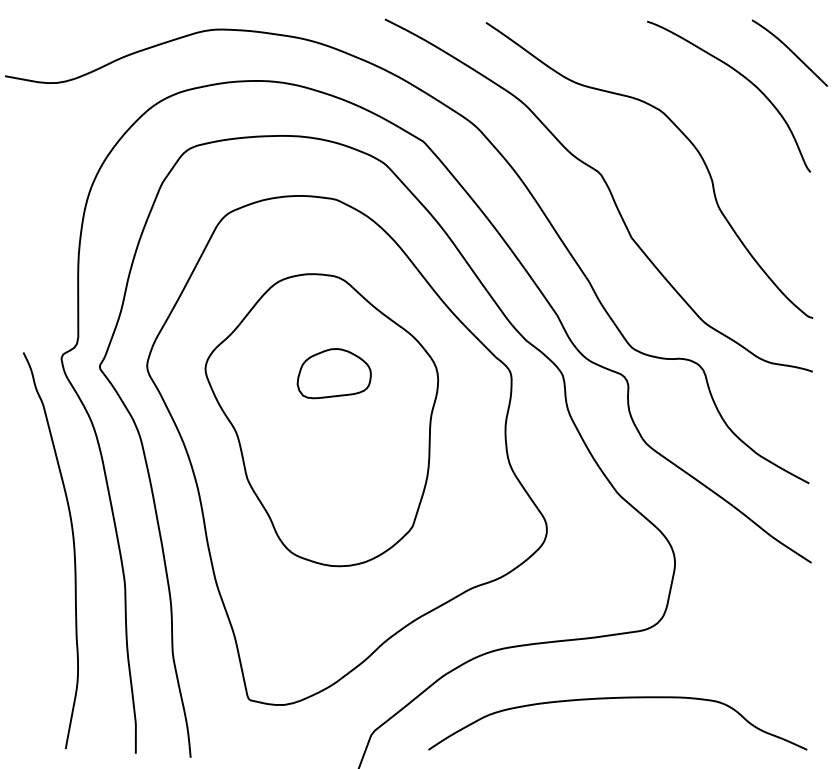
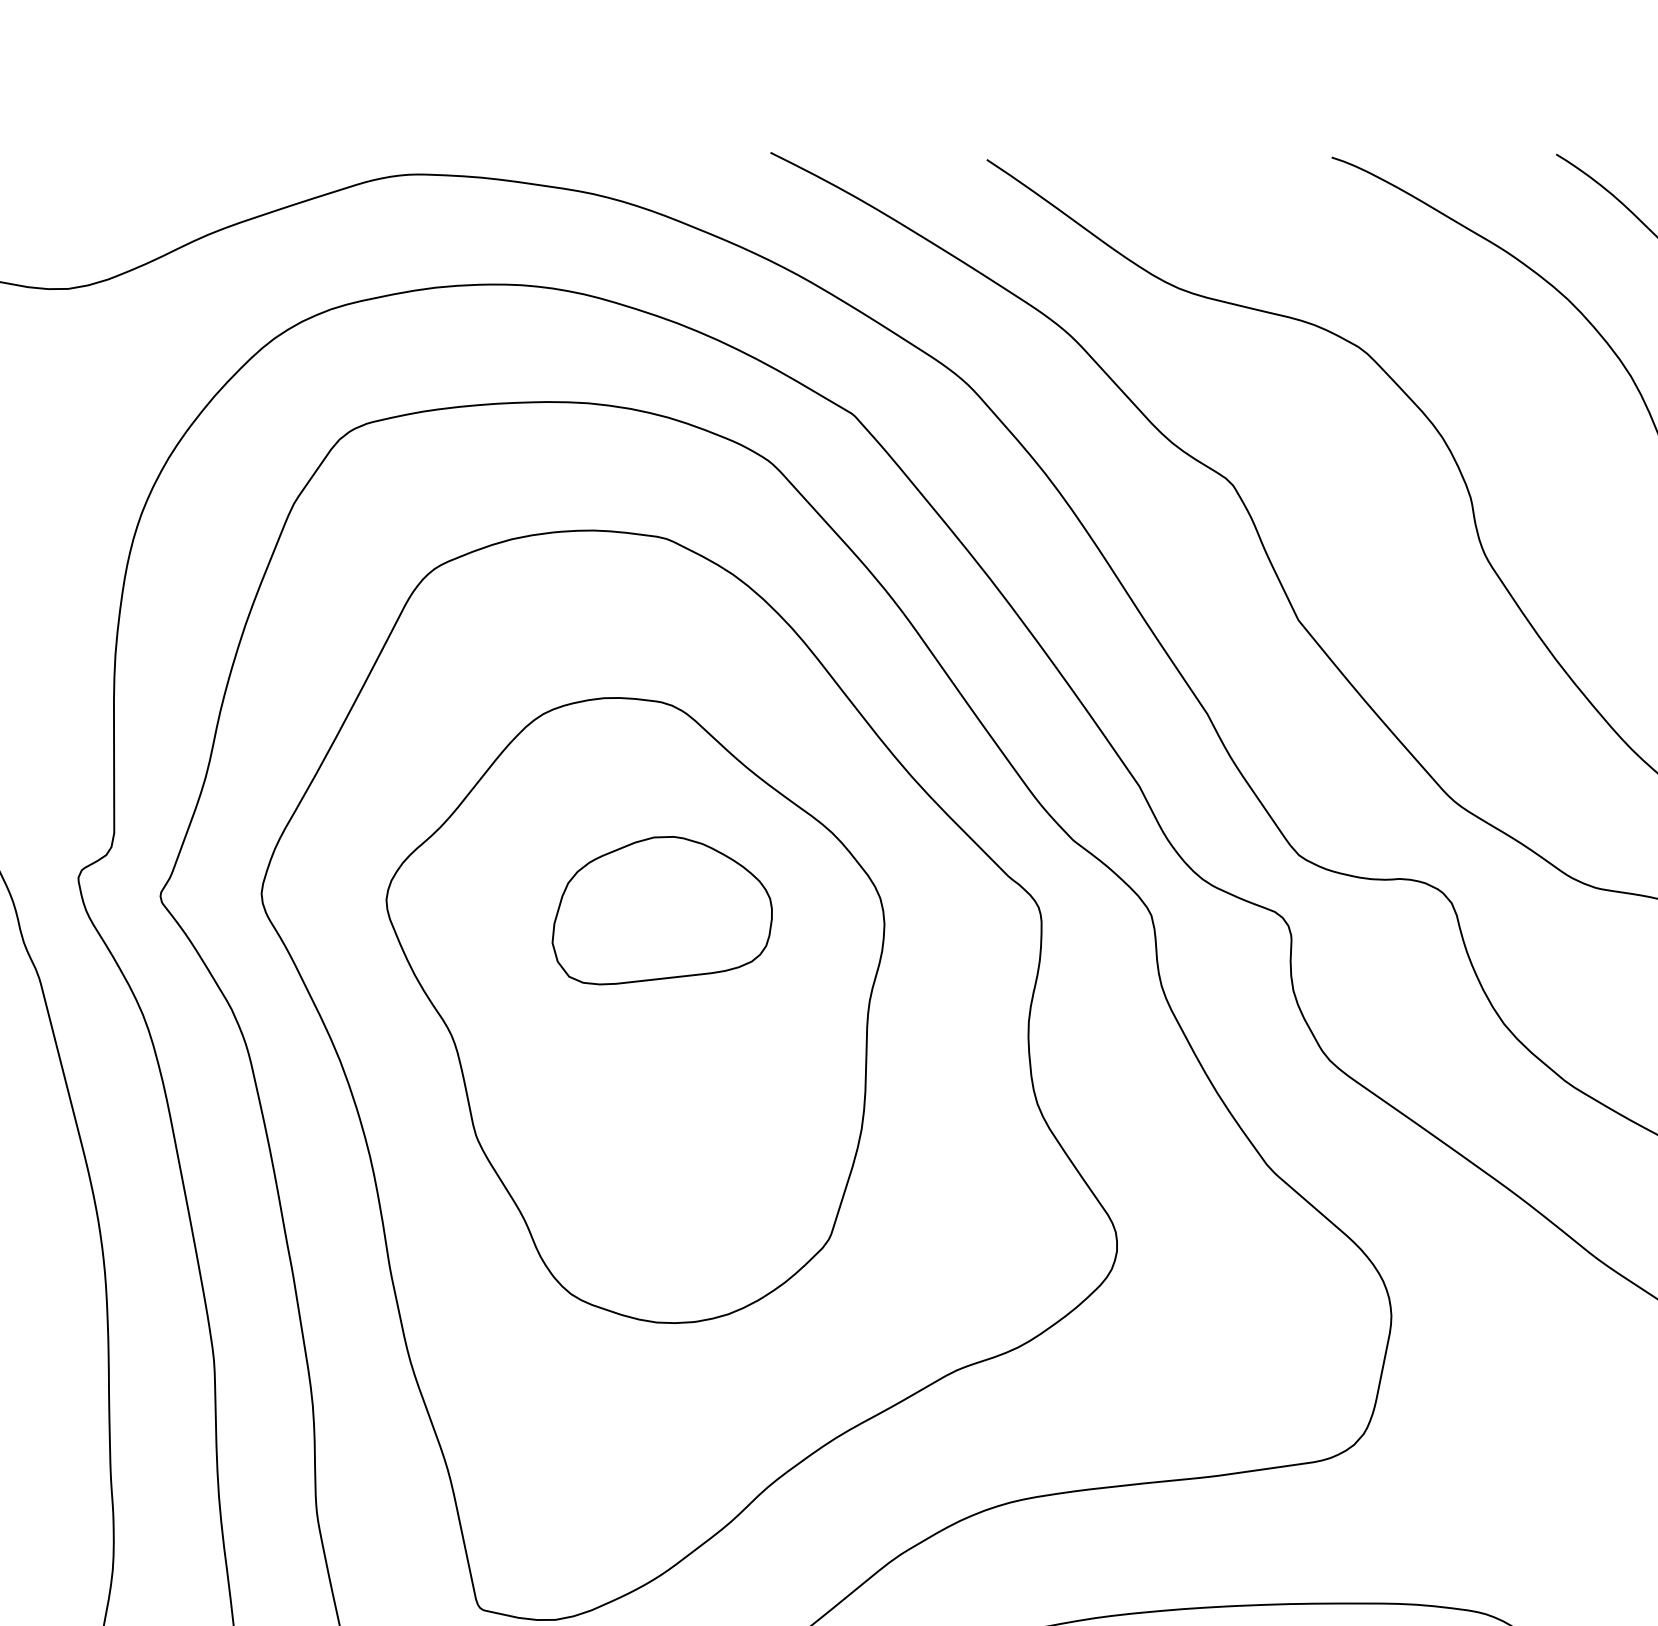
part: (333, 373) -> (660, 910), size x1.4

